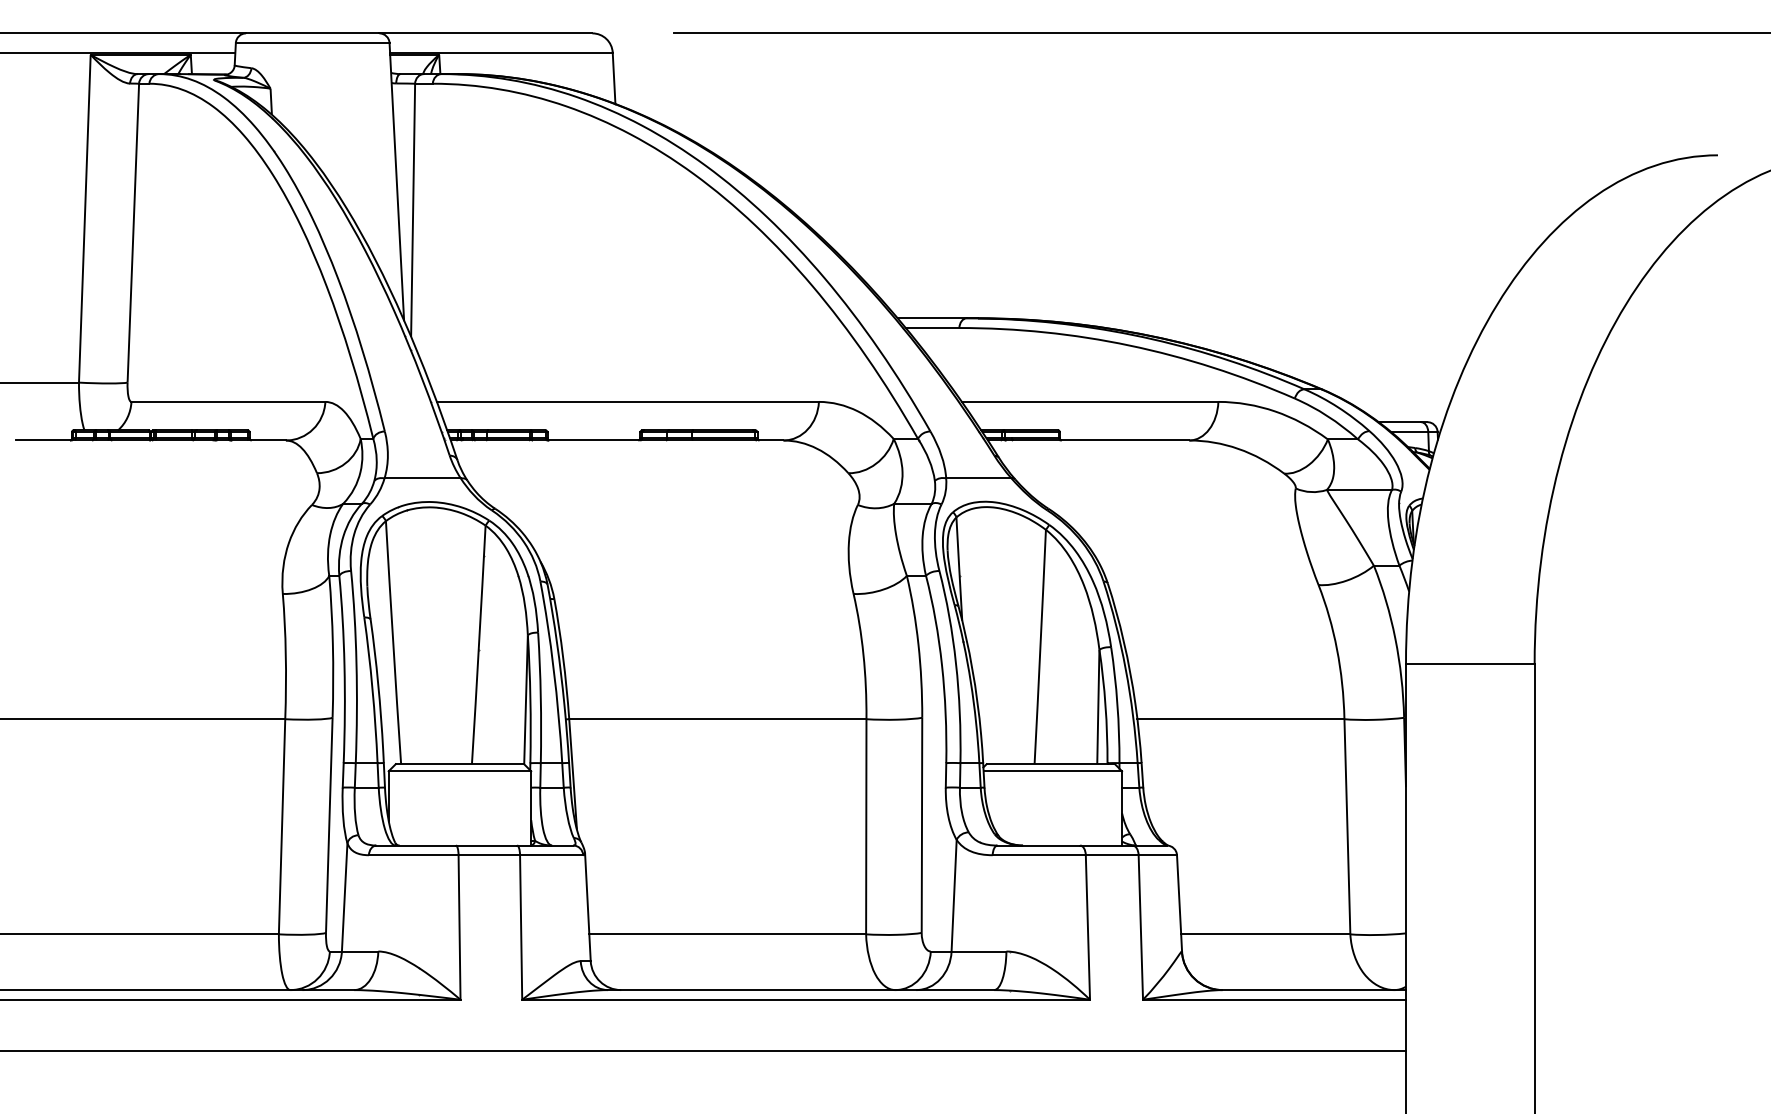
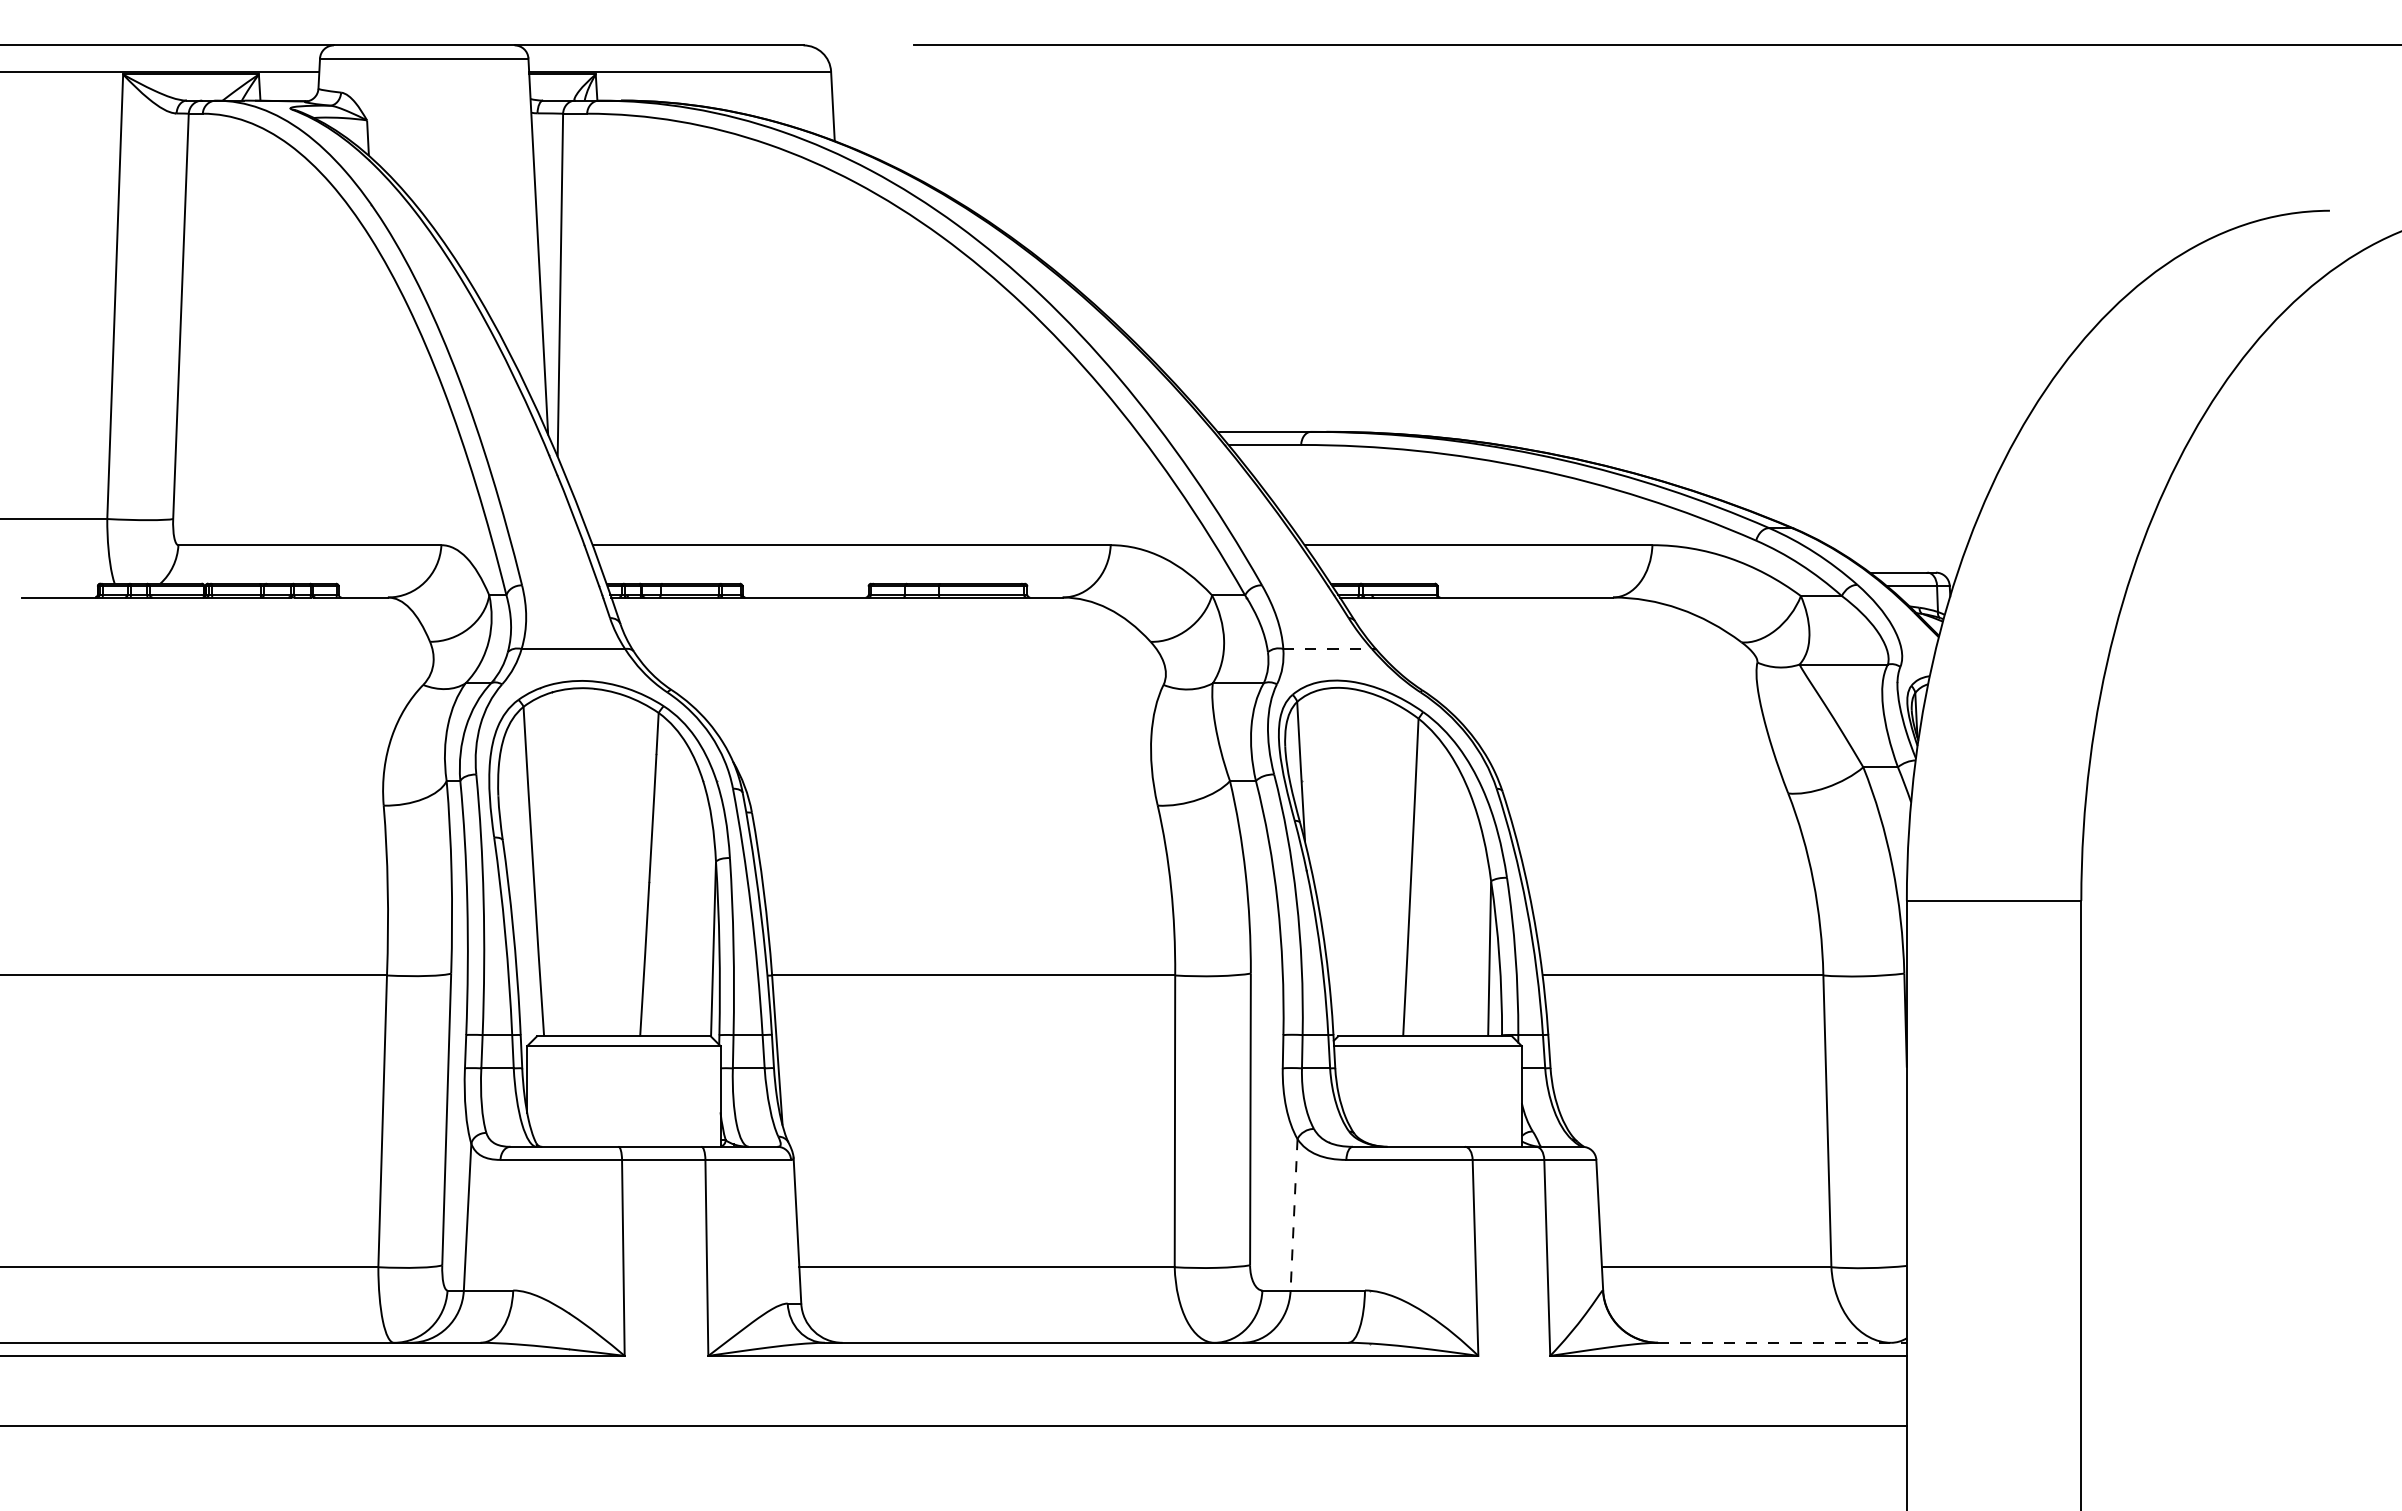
line: (979, 478) -> (1328, 649), solid -> dashed
line: (954, 895) -> (1294, 1214), solid -> dashed
line: (1314, 989) -> (1782, 1342), solid -> dashed

